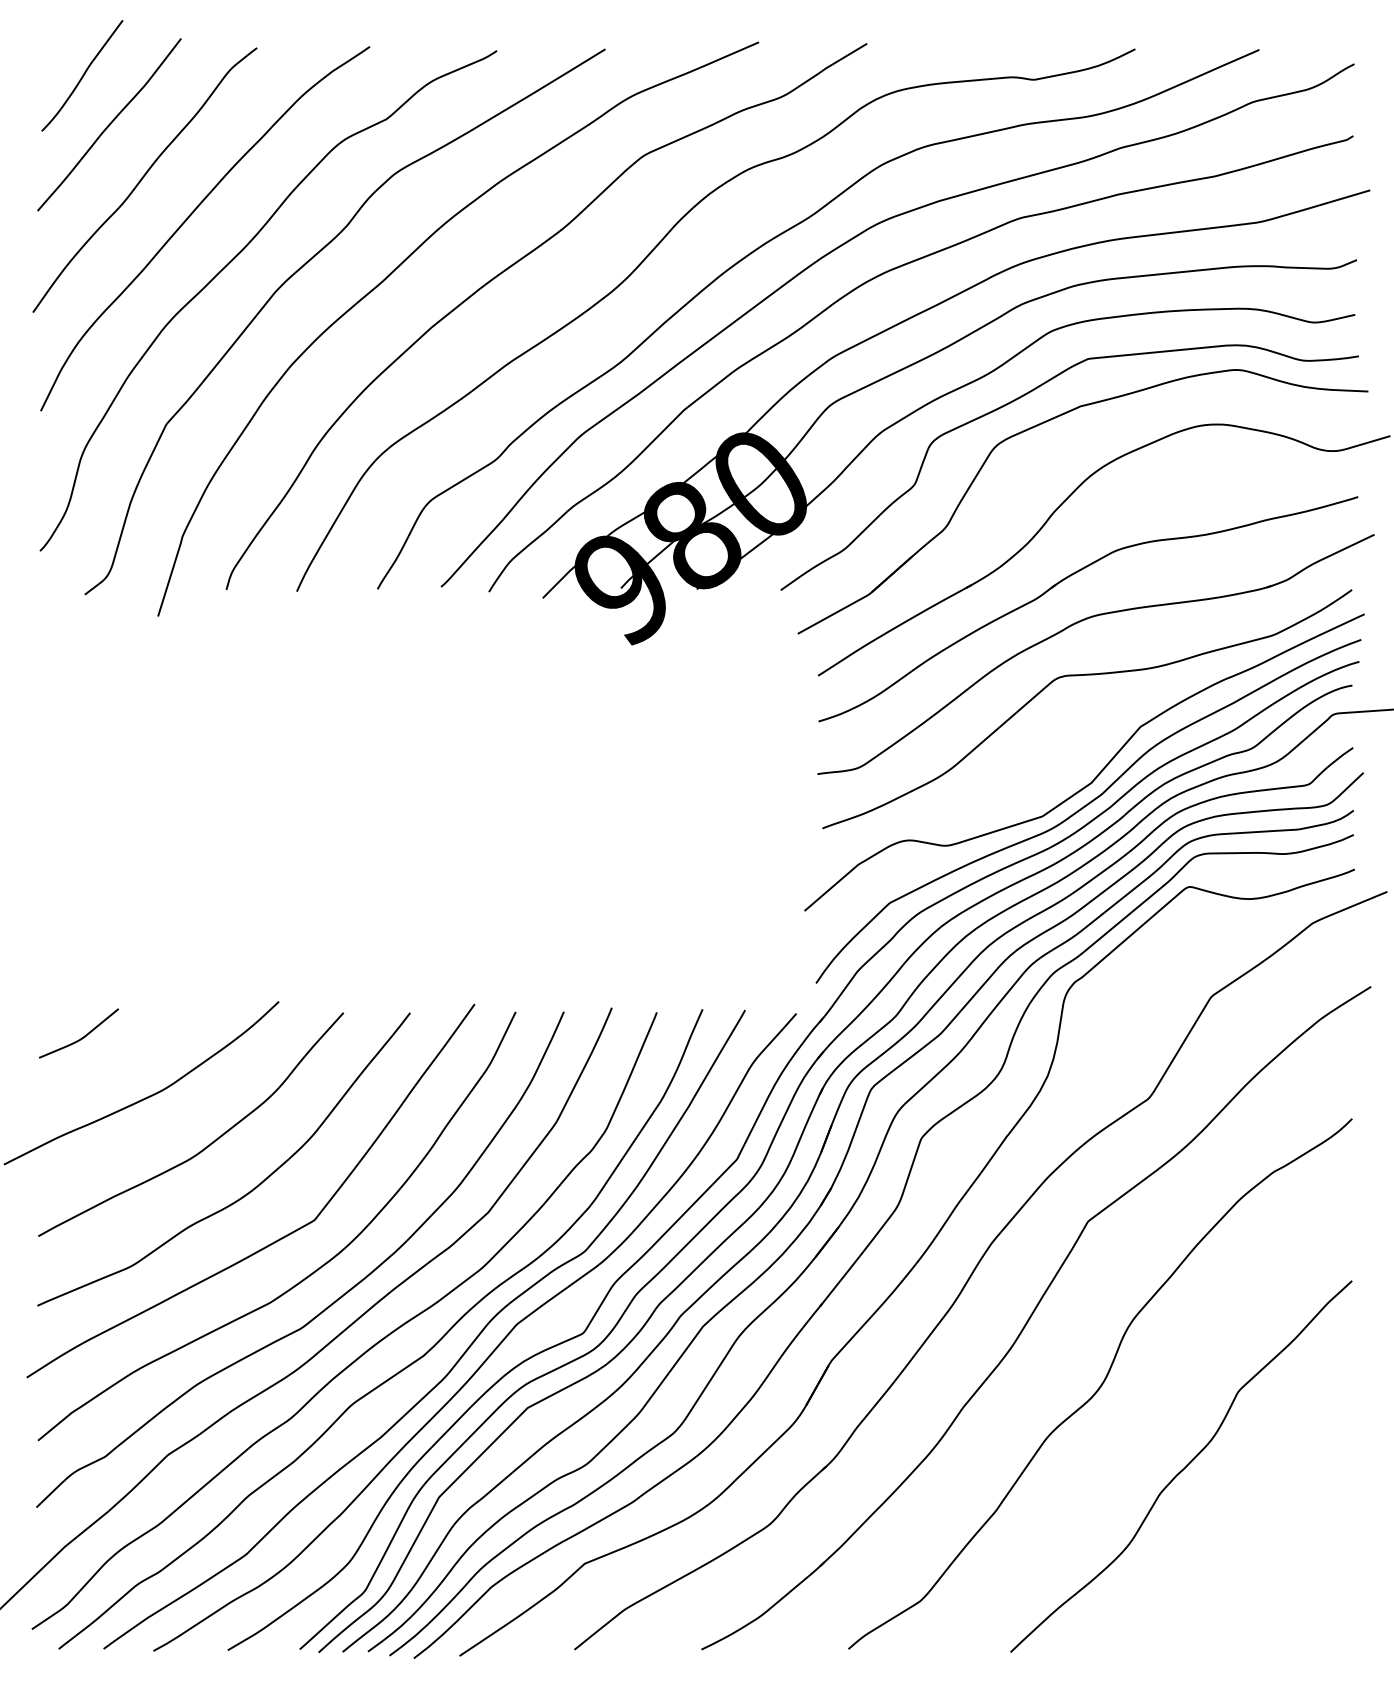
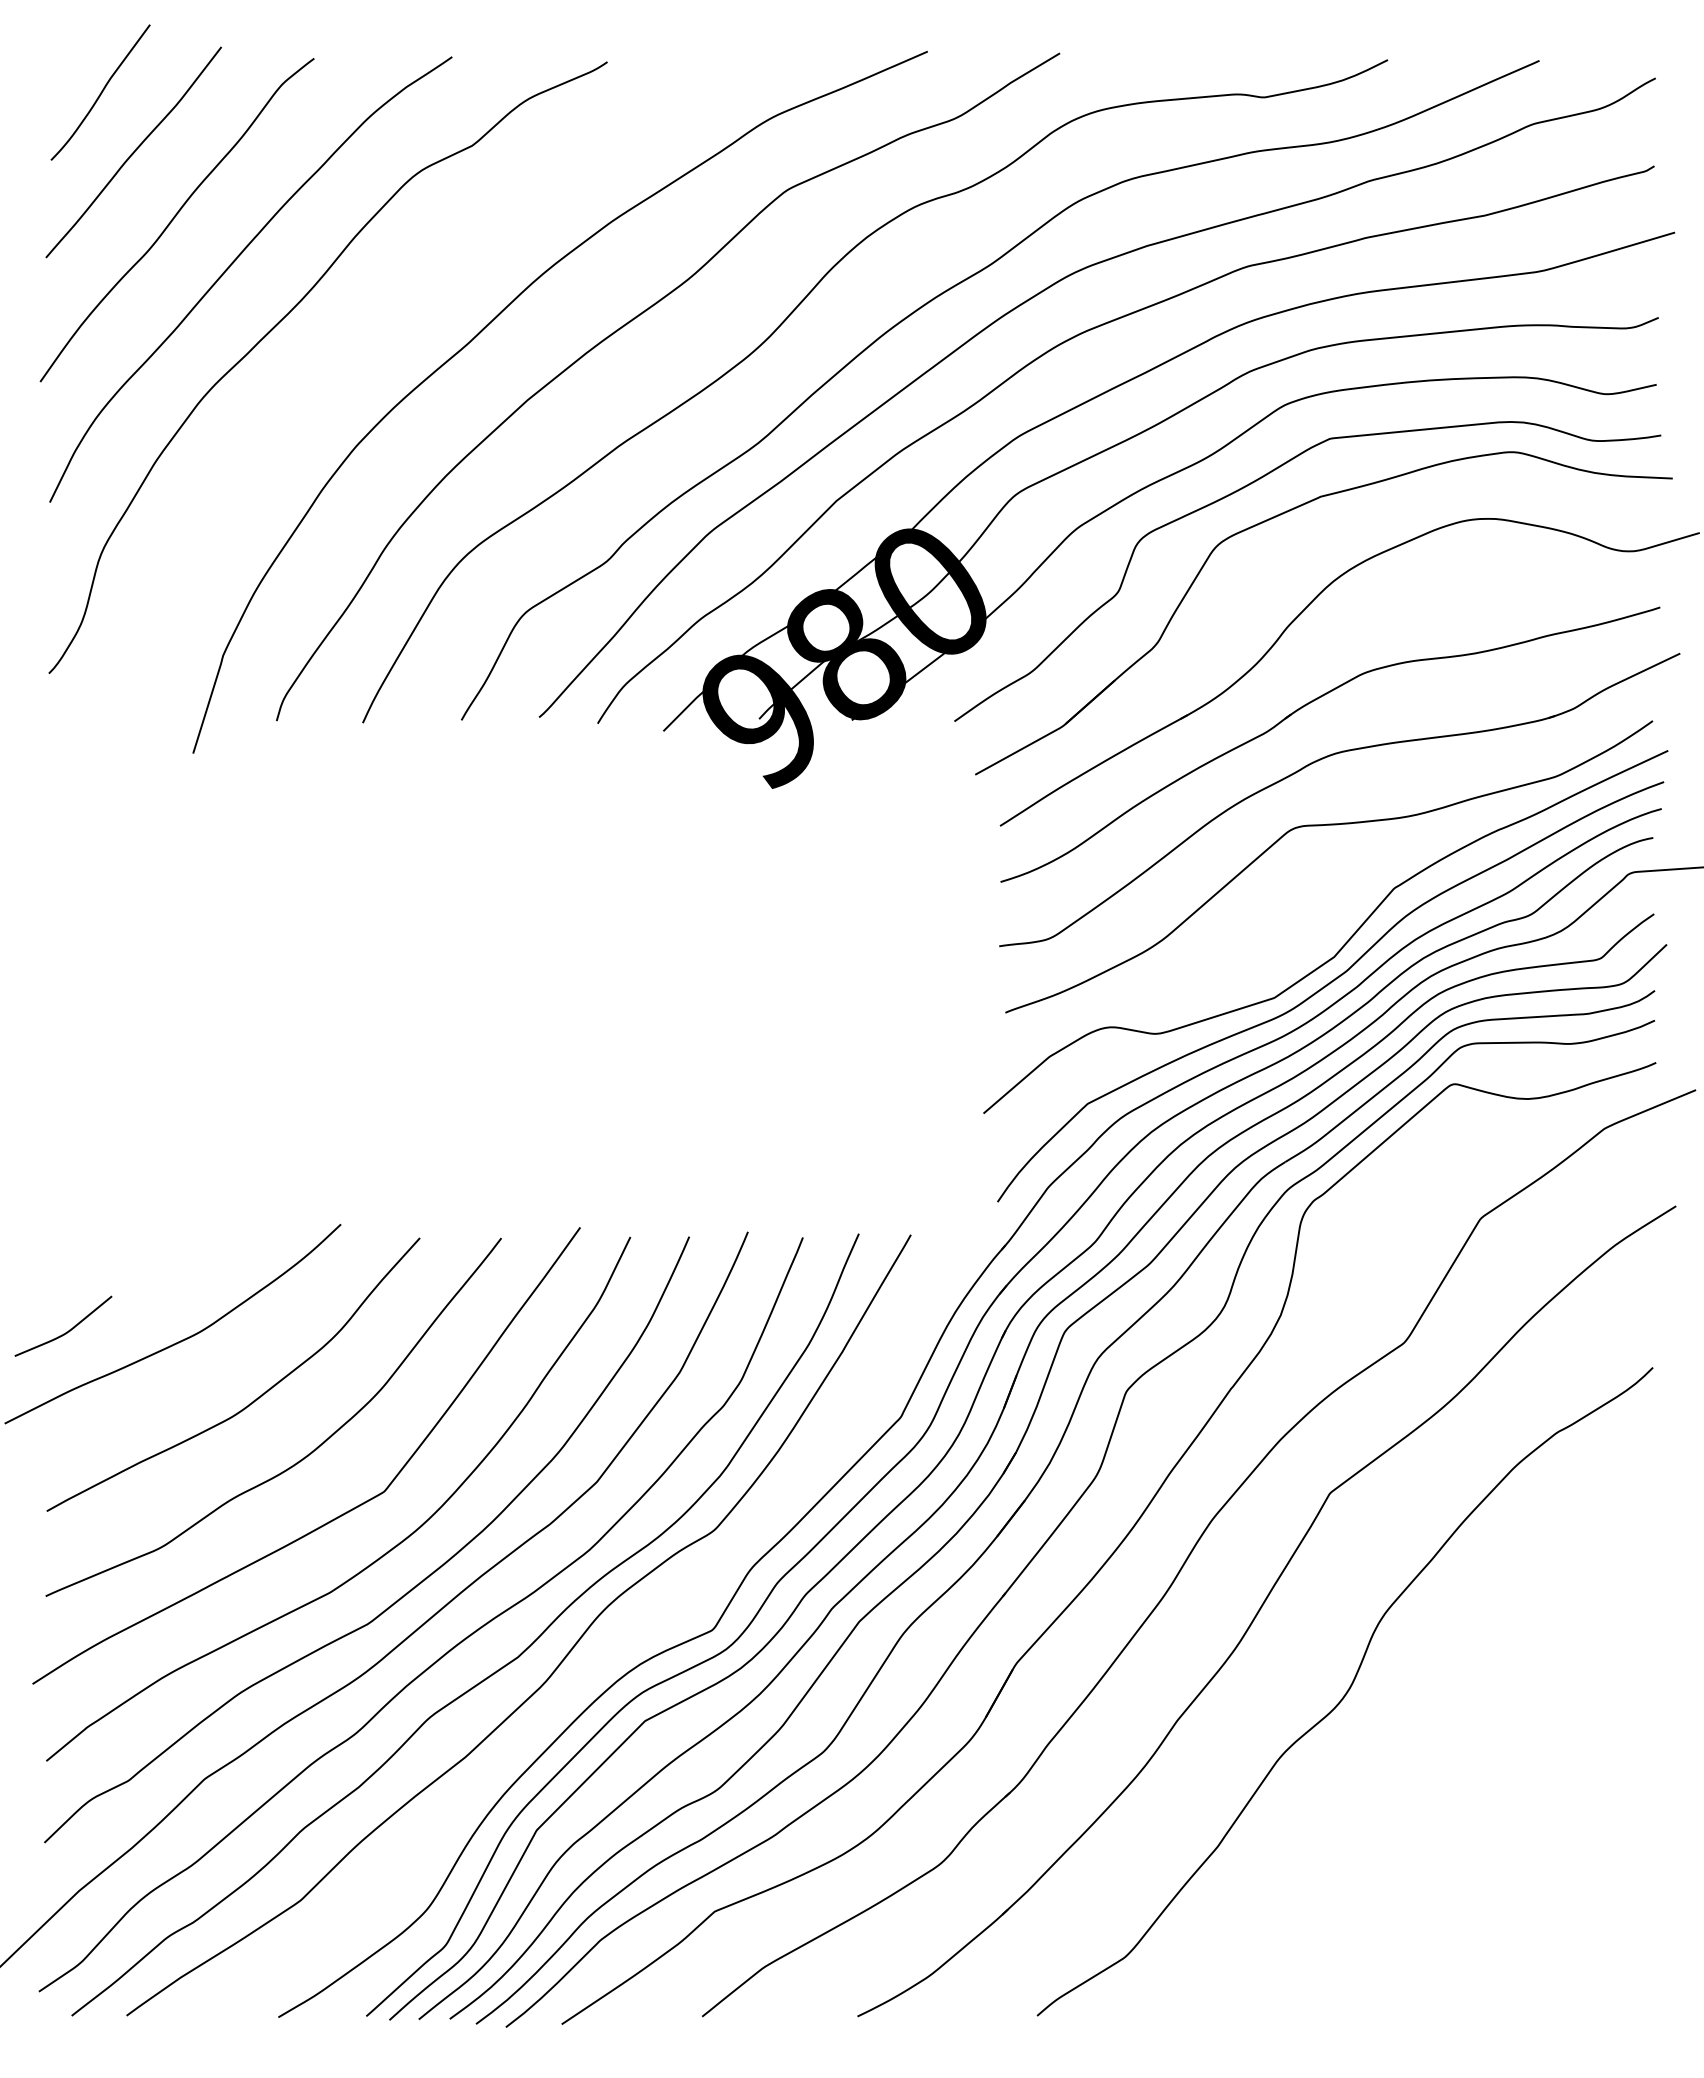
curve: (301, 268) -> (368, 328), removed
curve: (81, 1037) -> (66, 1331), moved
curve: (495, 1347) -> (605, 1647), removed
curve: (1184, 1467) -> (1447, 1794), removed

